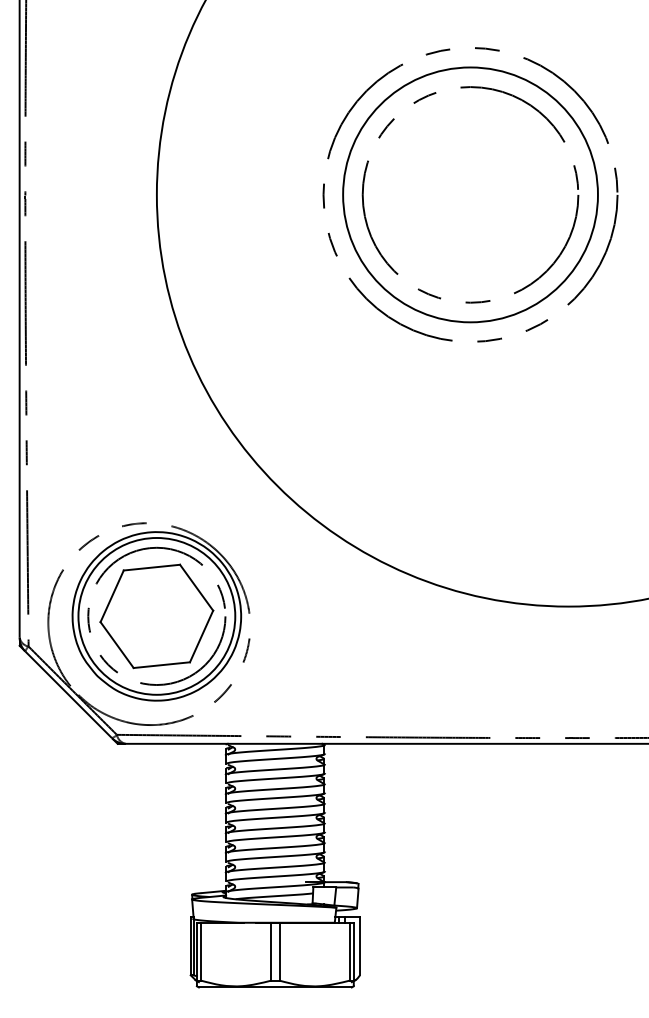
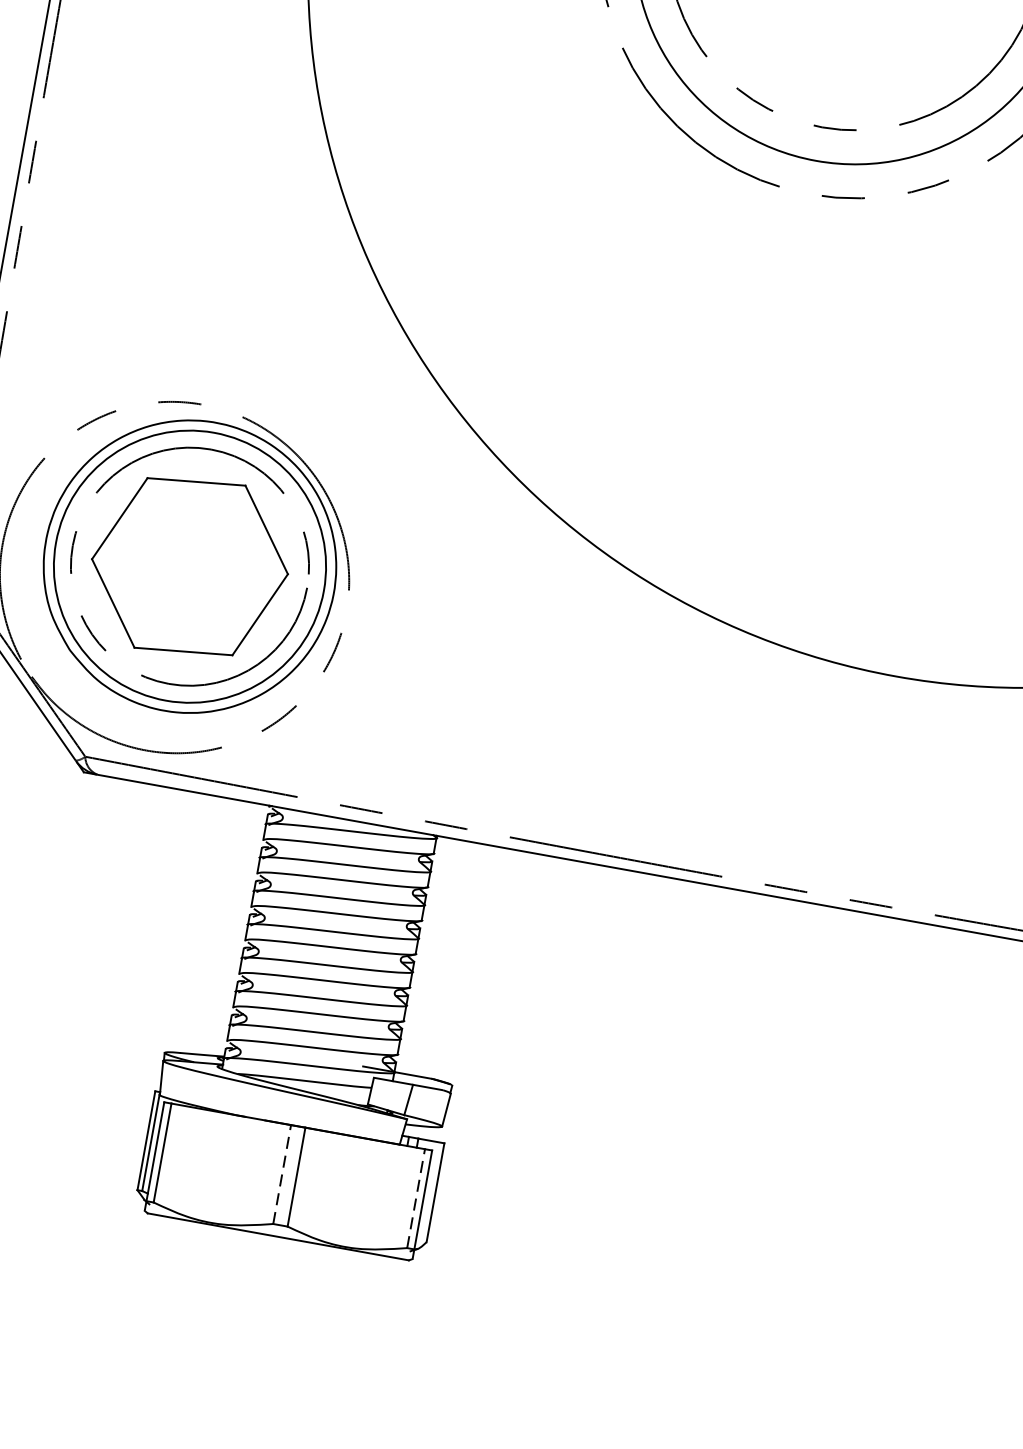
line: (271, 951) -> (282, 1174), solid -> dashed
line: (349, 951) -> (416, 1198), solid -> dashed

